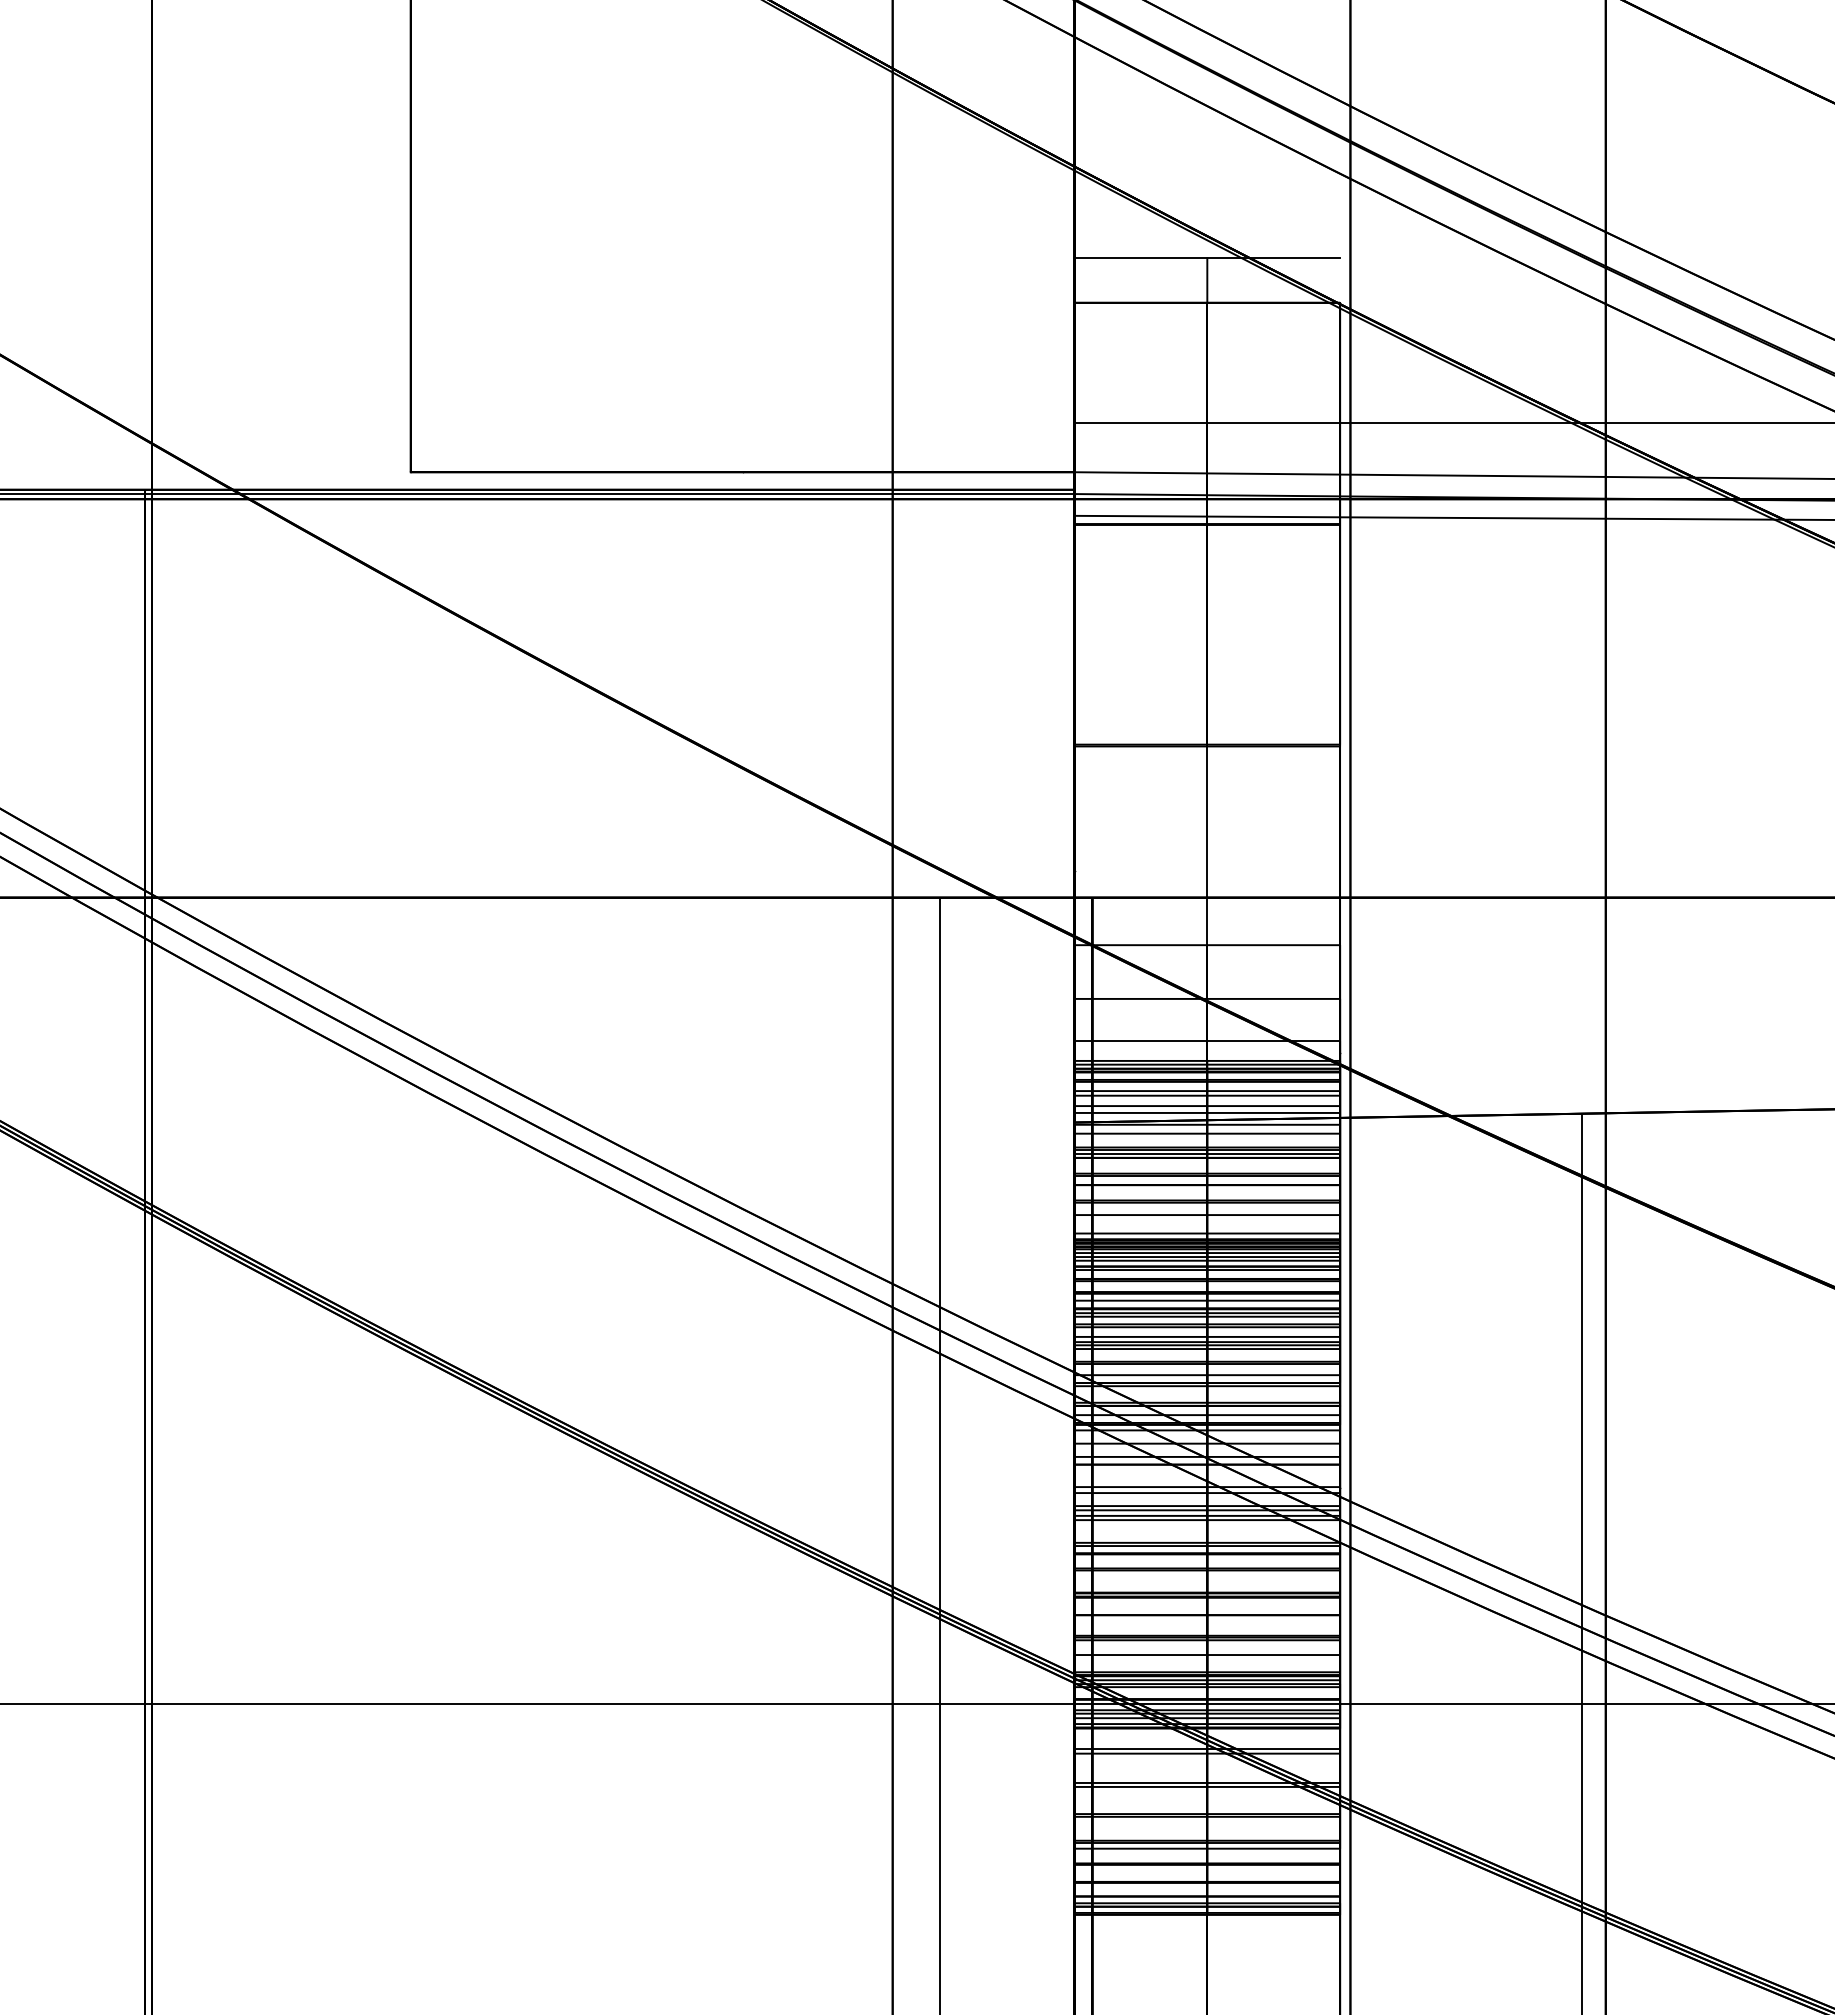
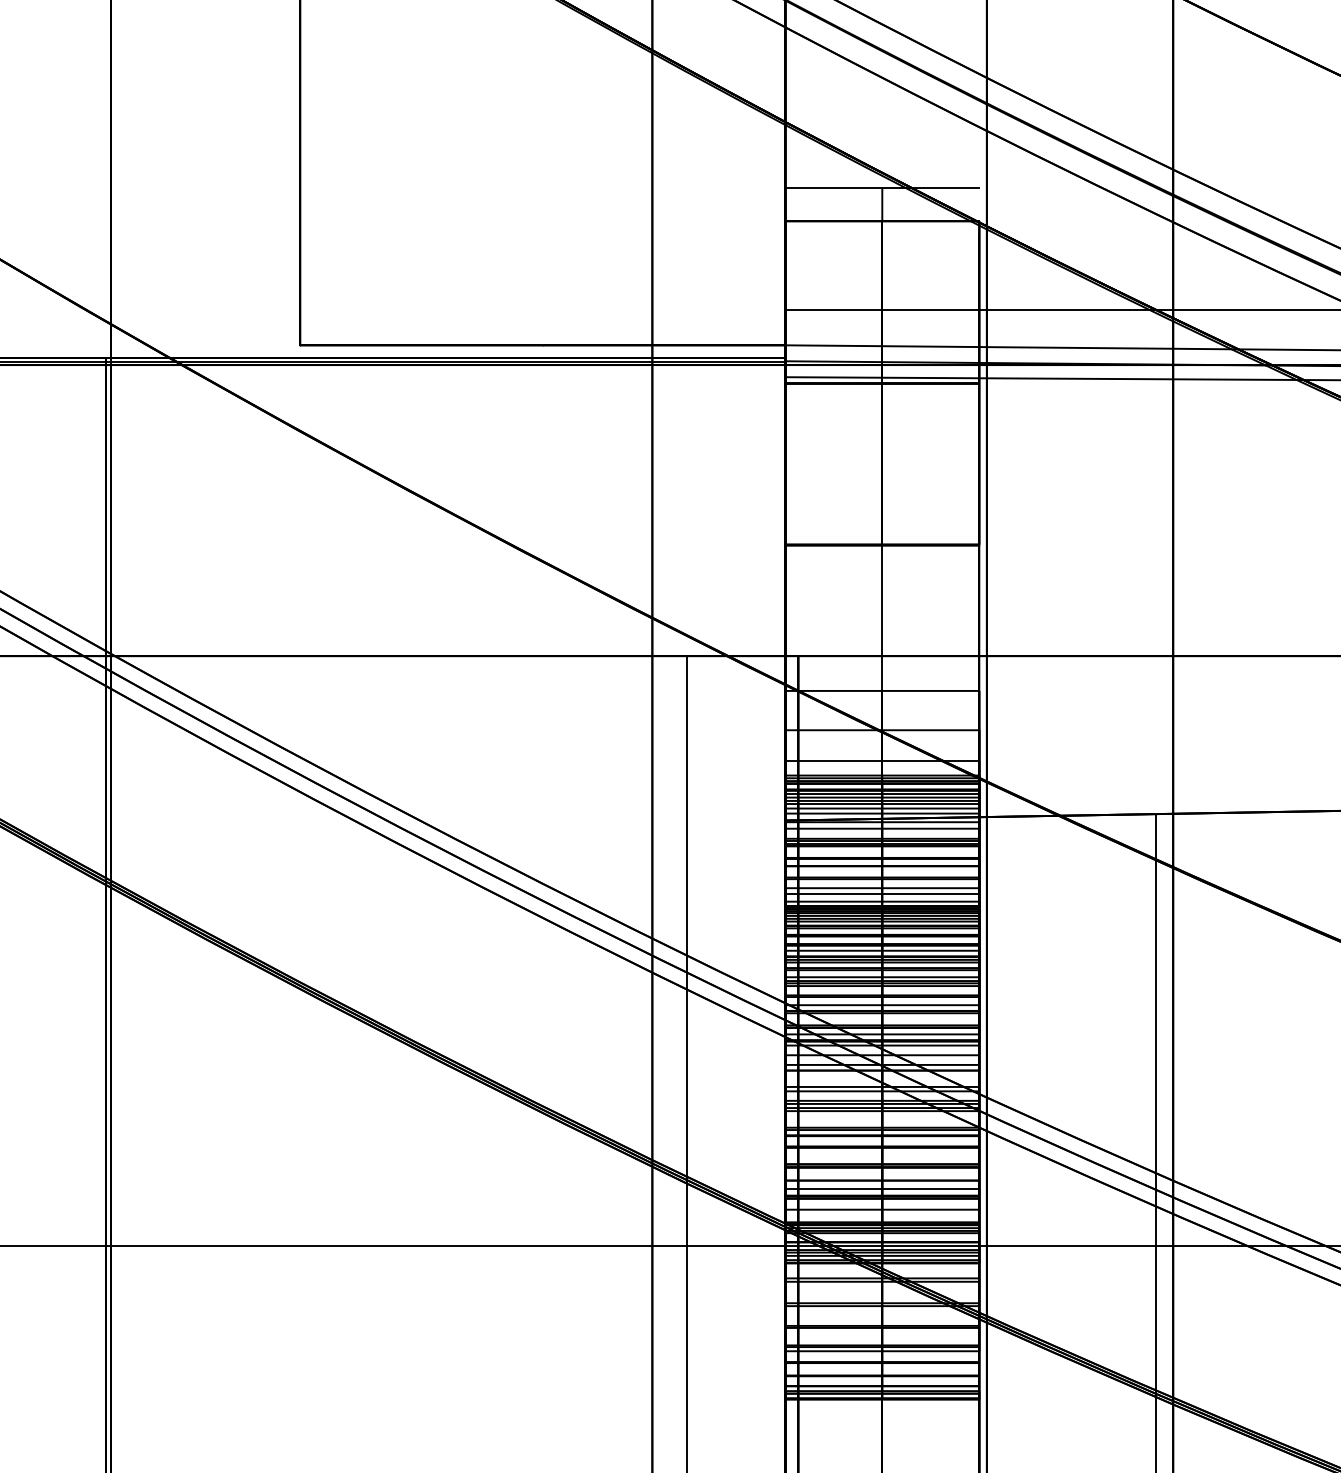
line: (1207, 1085) -> (882, 793), added
line: (1207, 1099) -> (882, 803), added
line: (1207, 1223) -> (882, 894), added
line: (1207, 1627) -> (882, 1189), added

